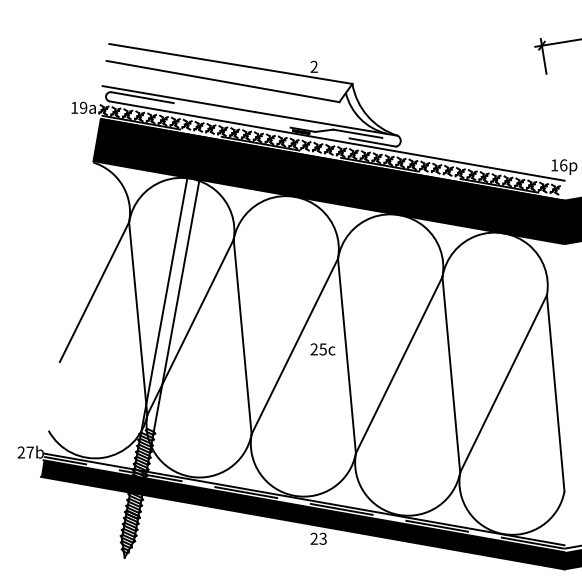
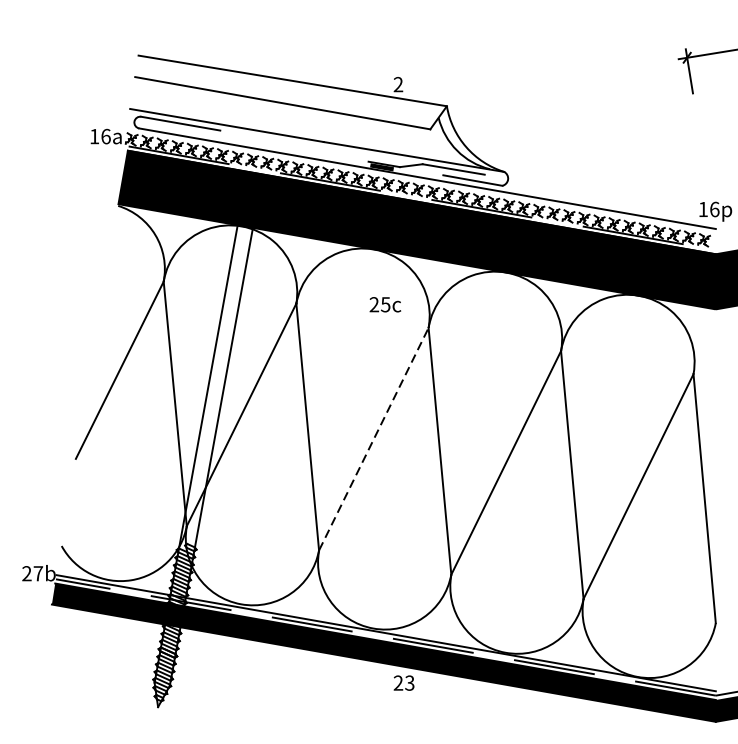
text: (83, 107) -> (105, 136), 19a -> 16a
line: (294, 346) -> (373, 439), solid -> dashed
text: (322, 349) -> (384, 304), moved

